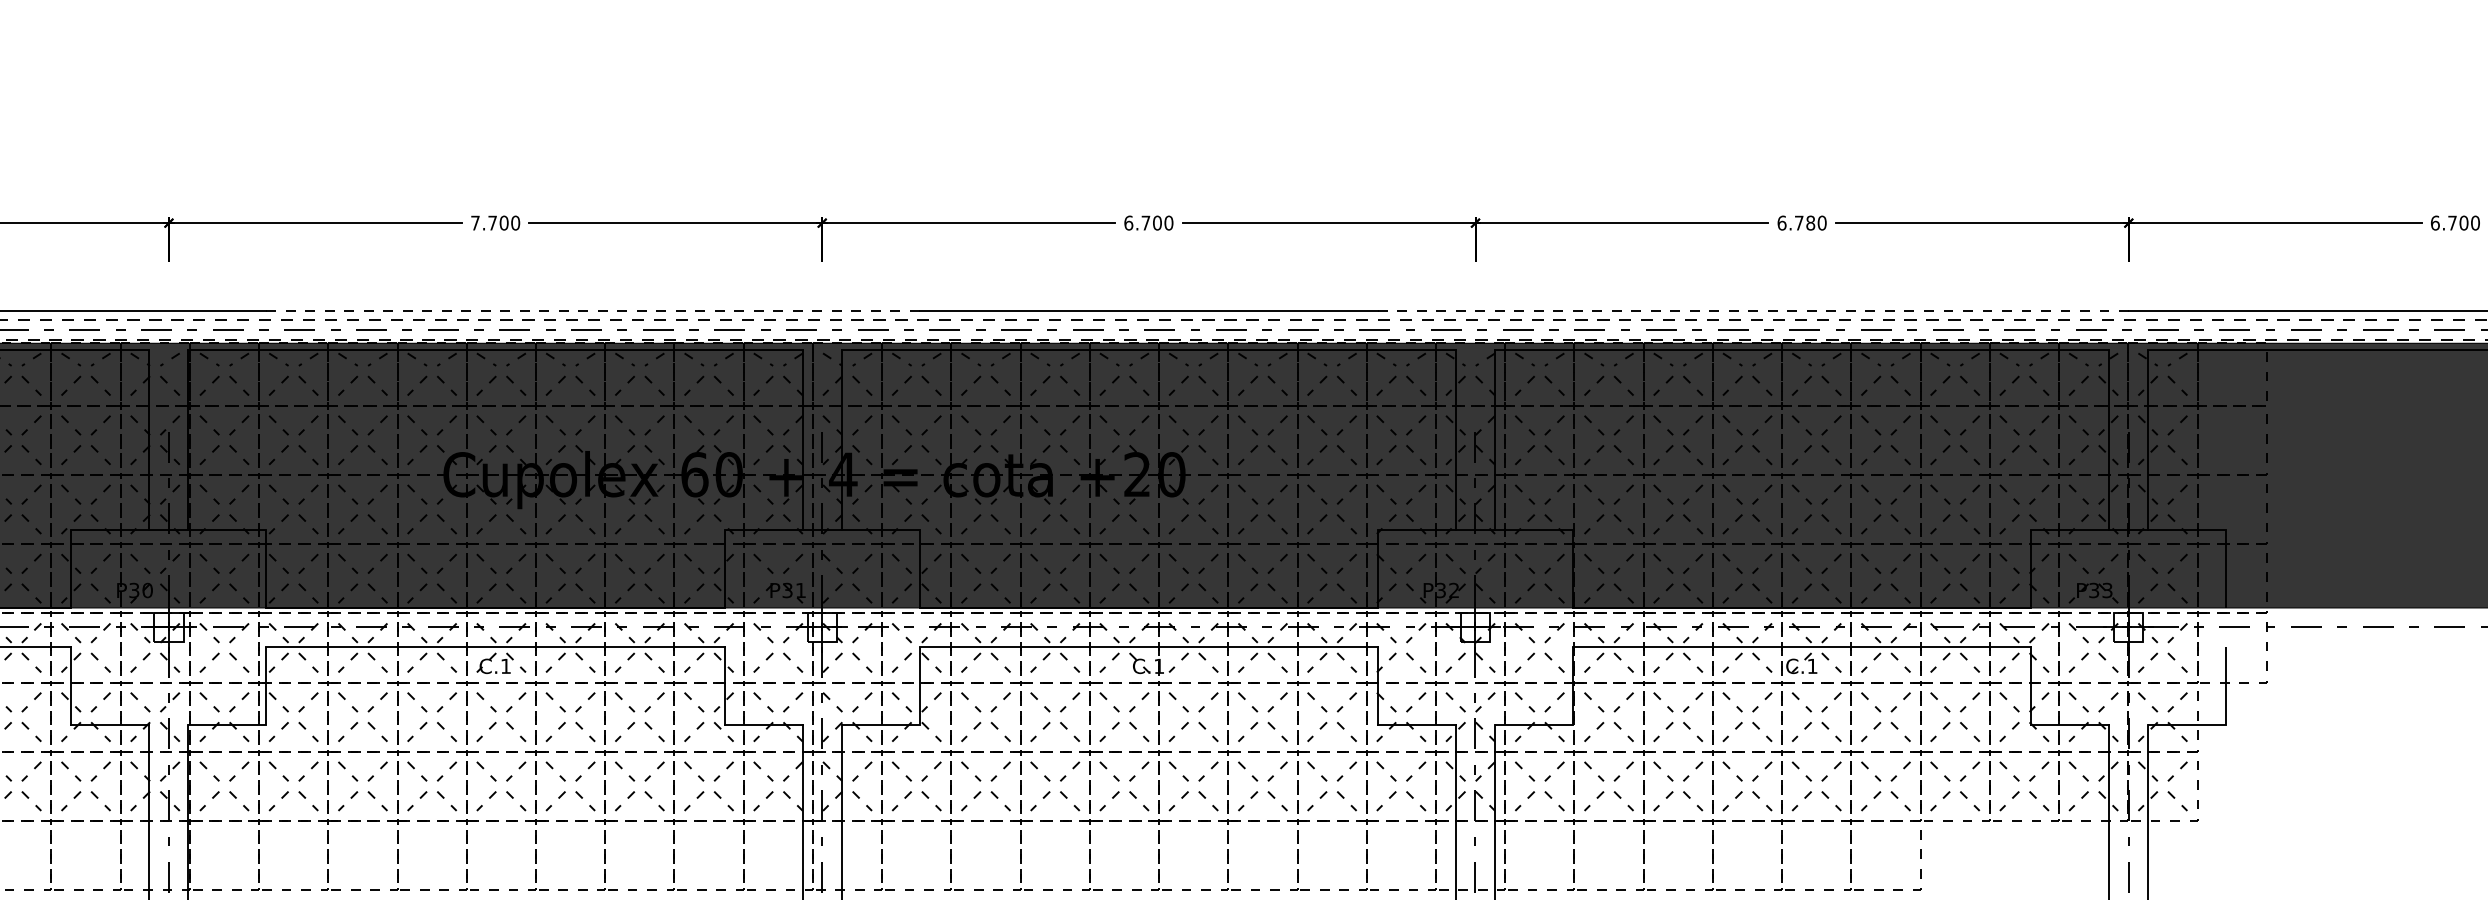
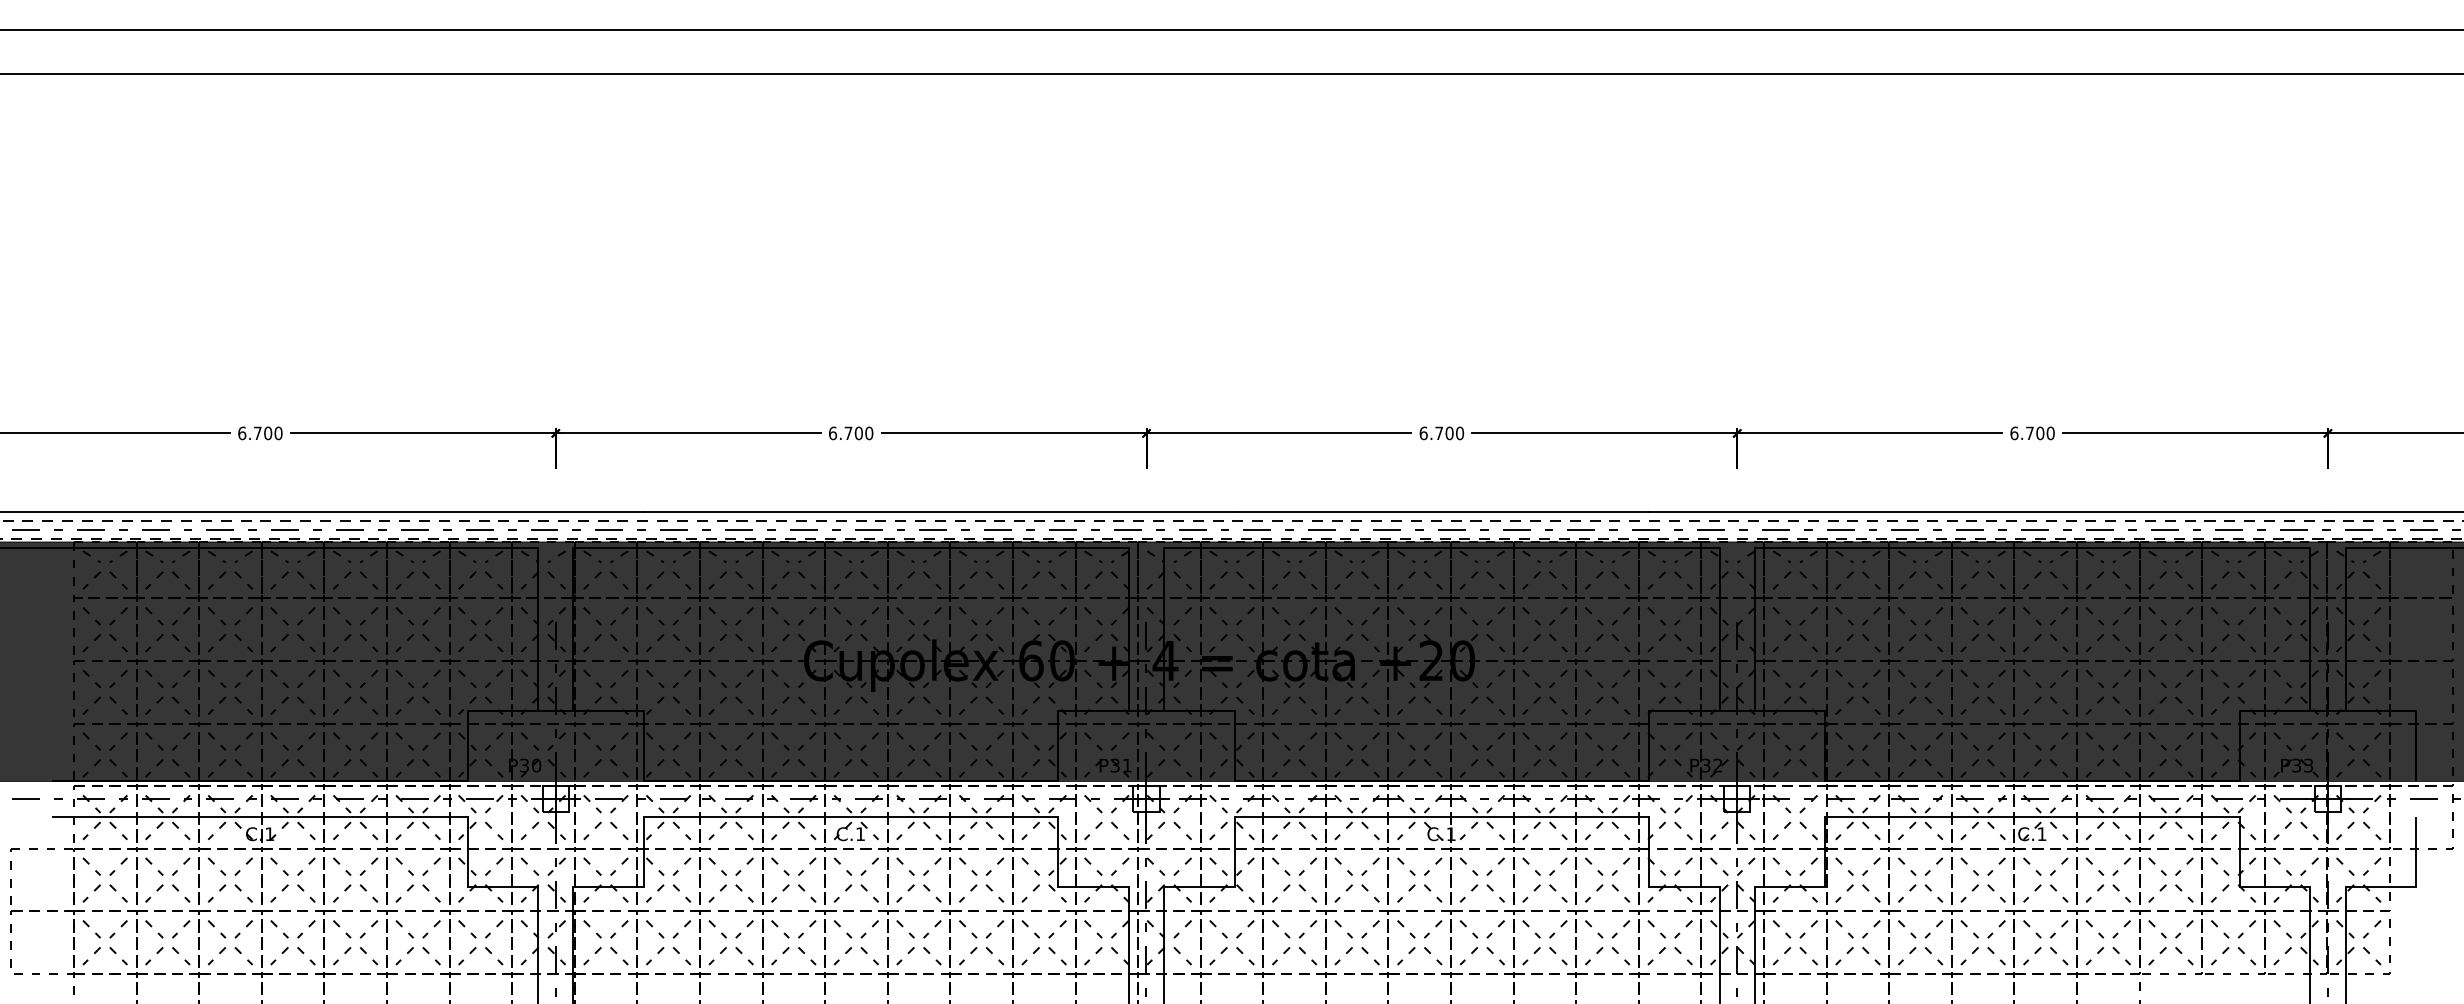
text: (476, 223) -> (833, 433), 7.700 -> 6.700
text: (1810, 223) -> (2040, 433), 6.780 -> 6.700
line: (593, 310) -> (939, 512), dashed -> solid
line: (1753, 310) -> (1988, 512), dashed -> solid

